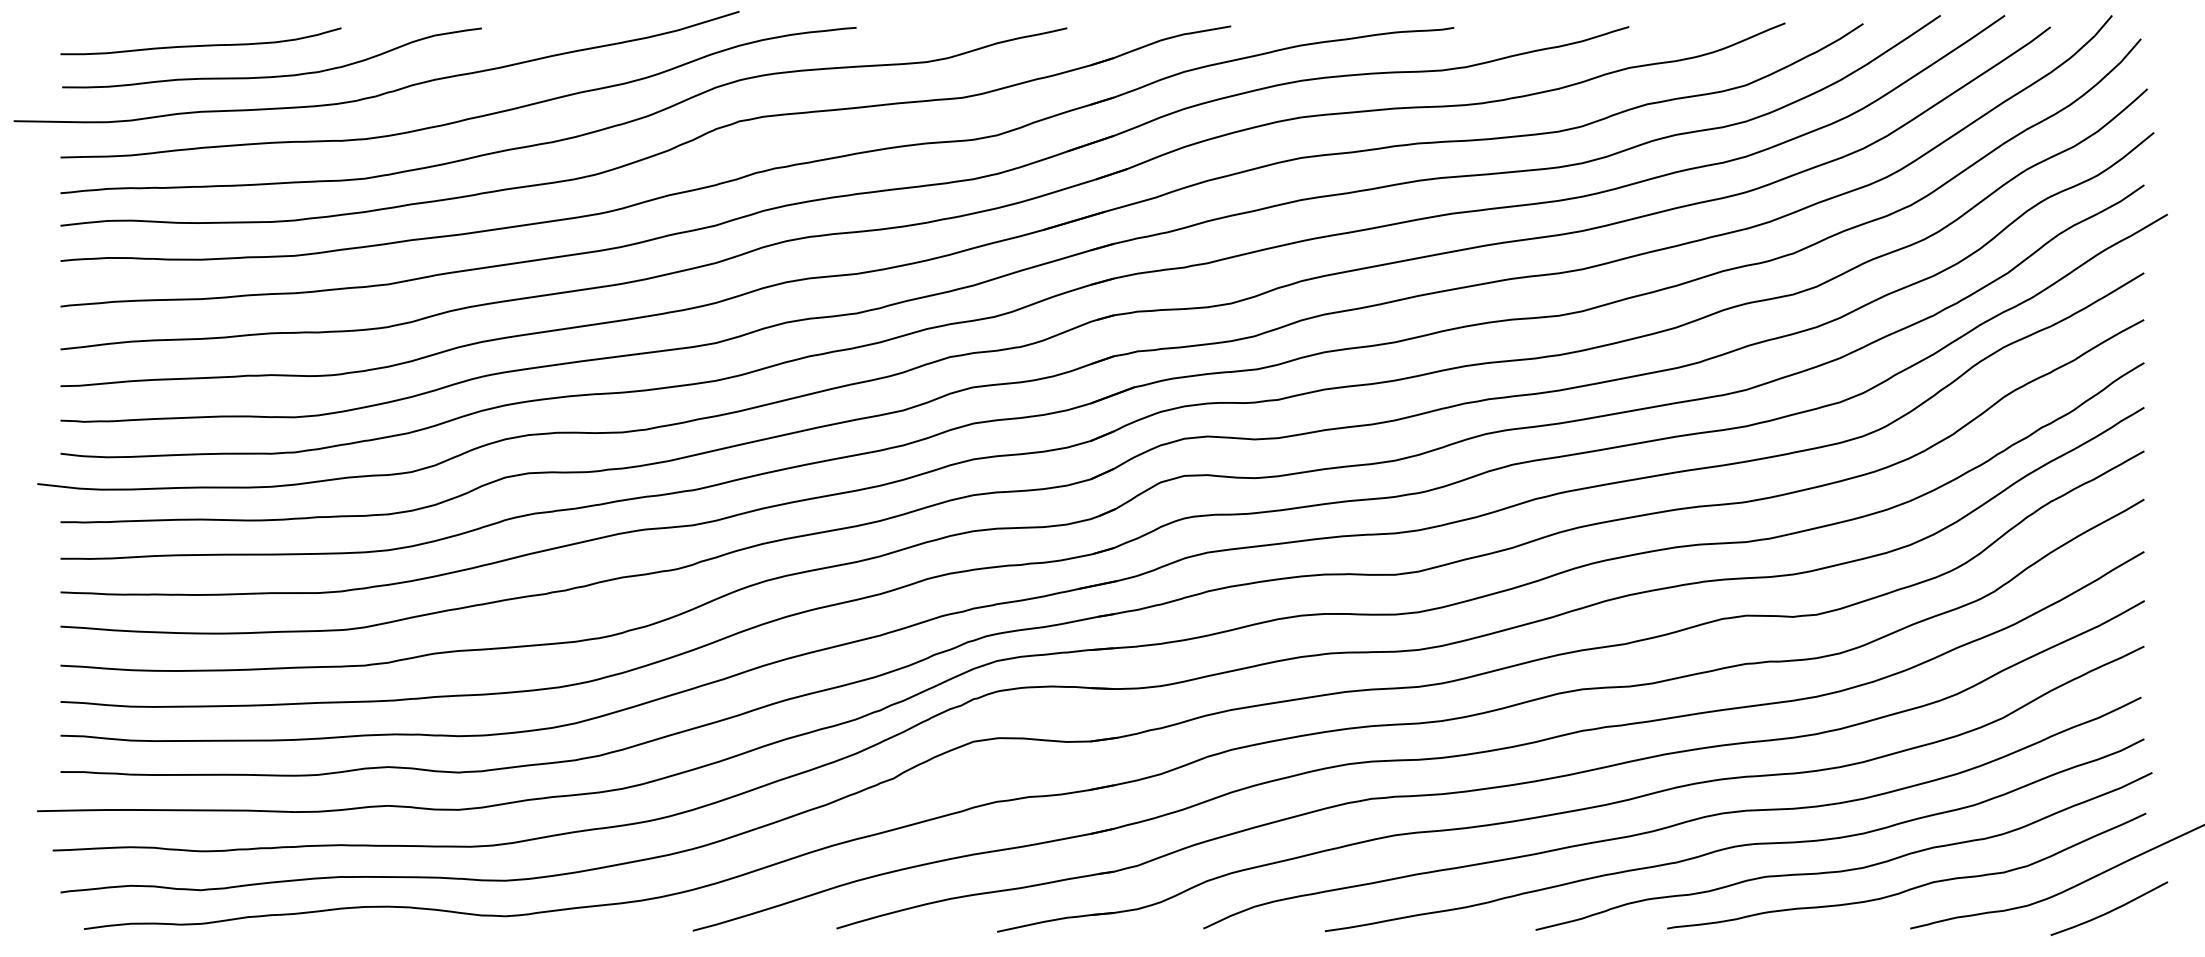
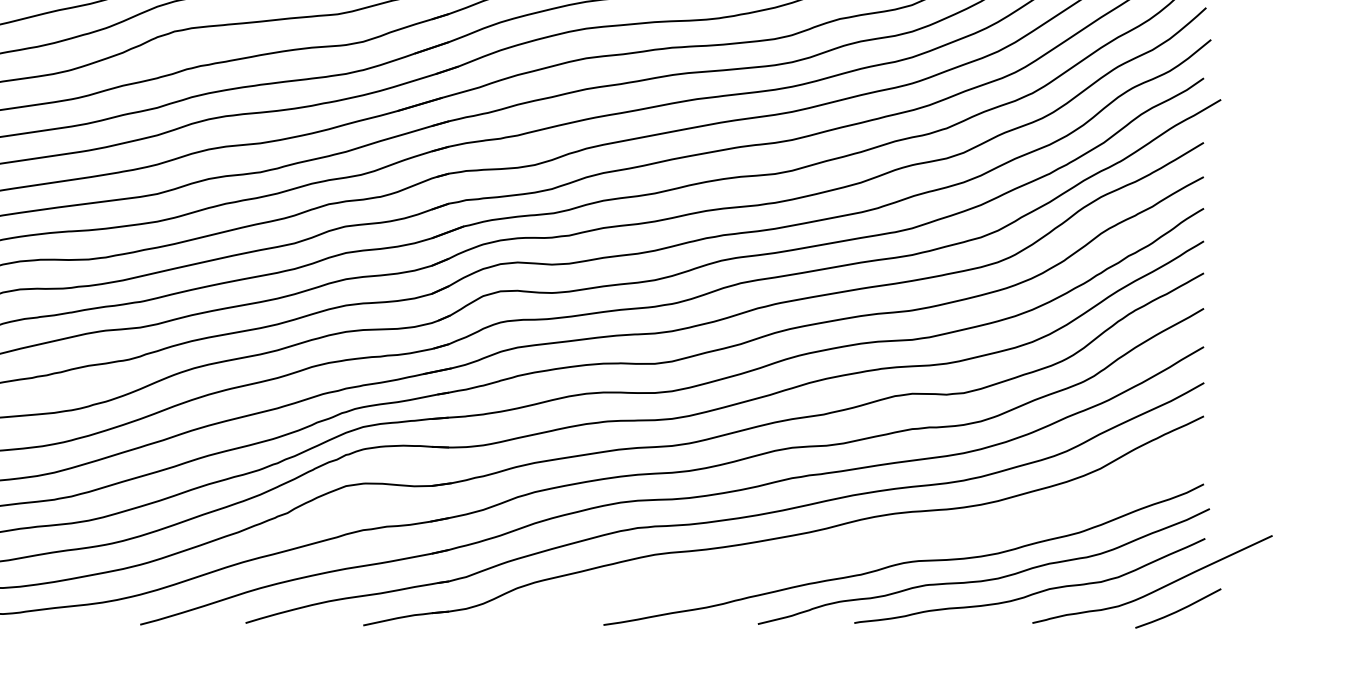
curve: (1676, 823) -> (861, 546), removed

